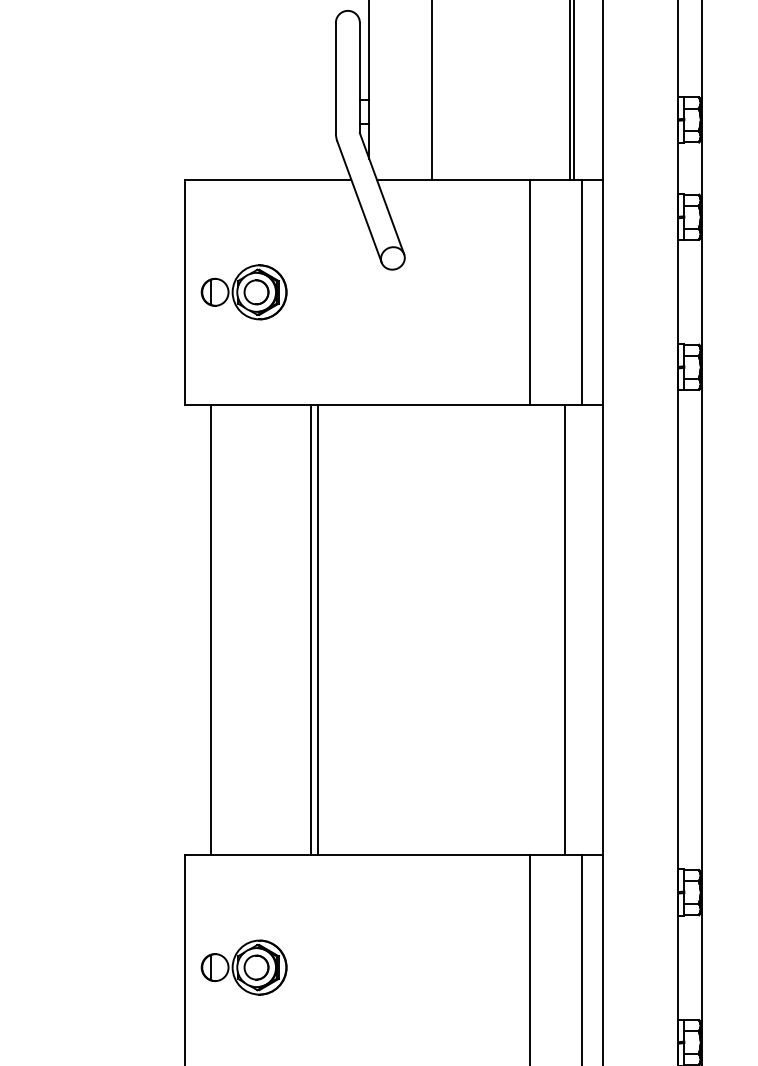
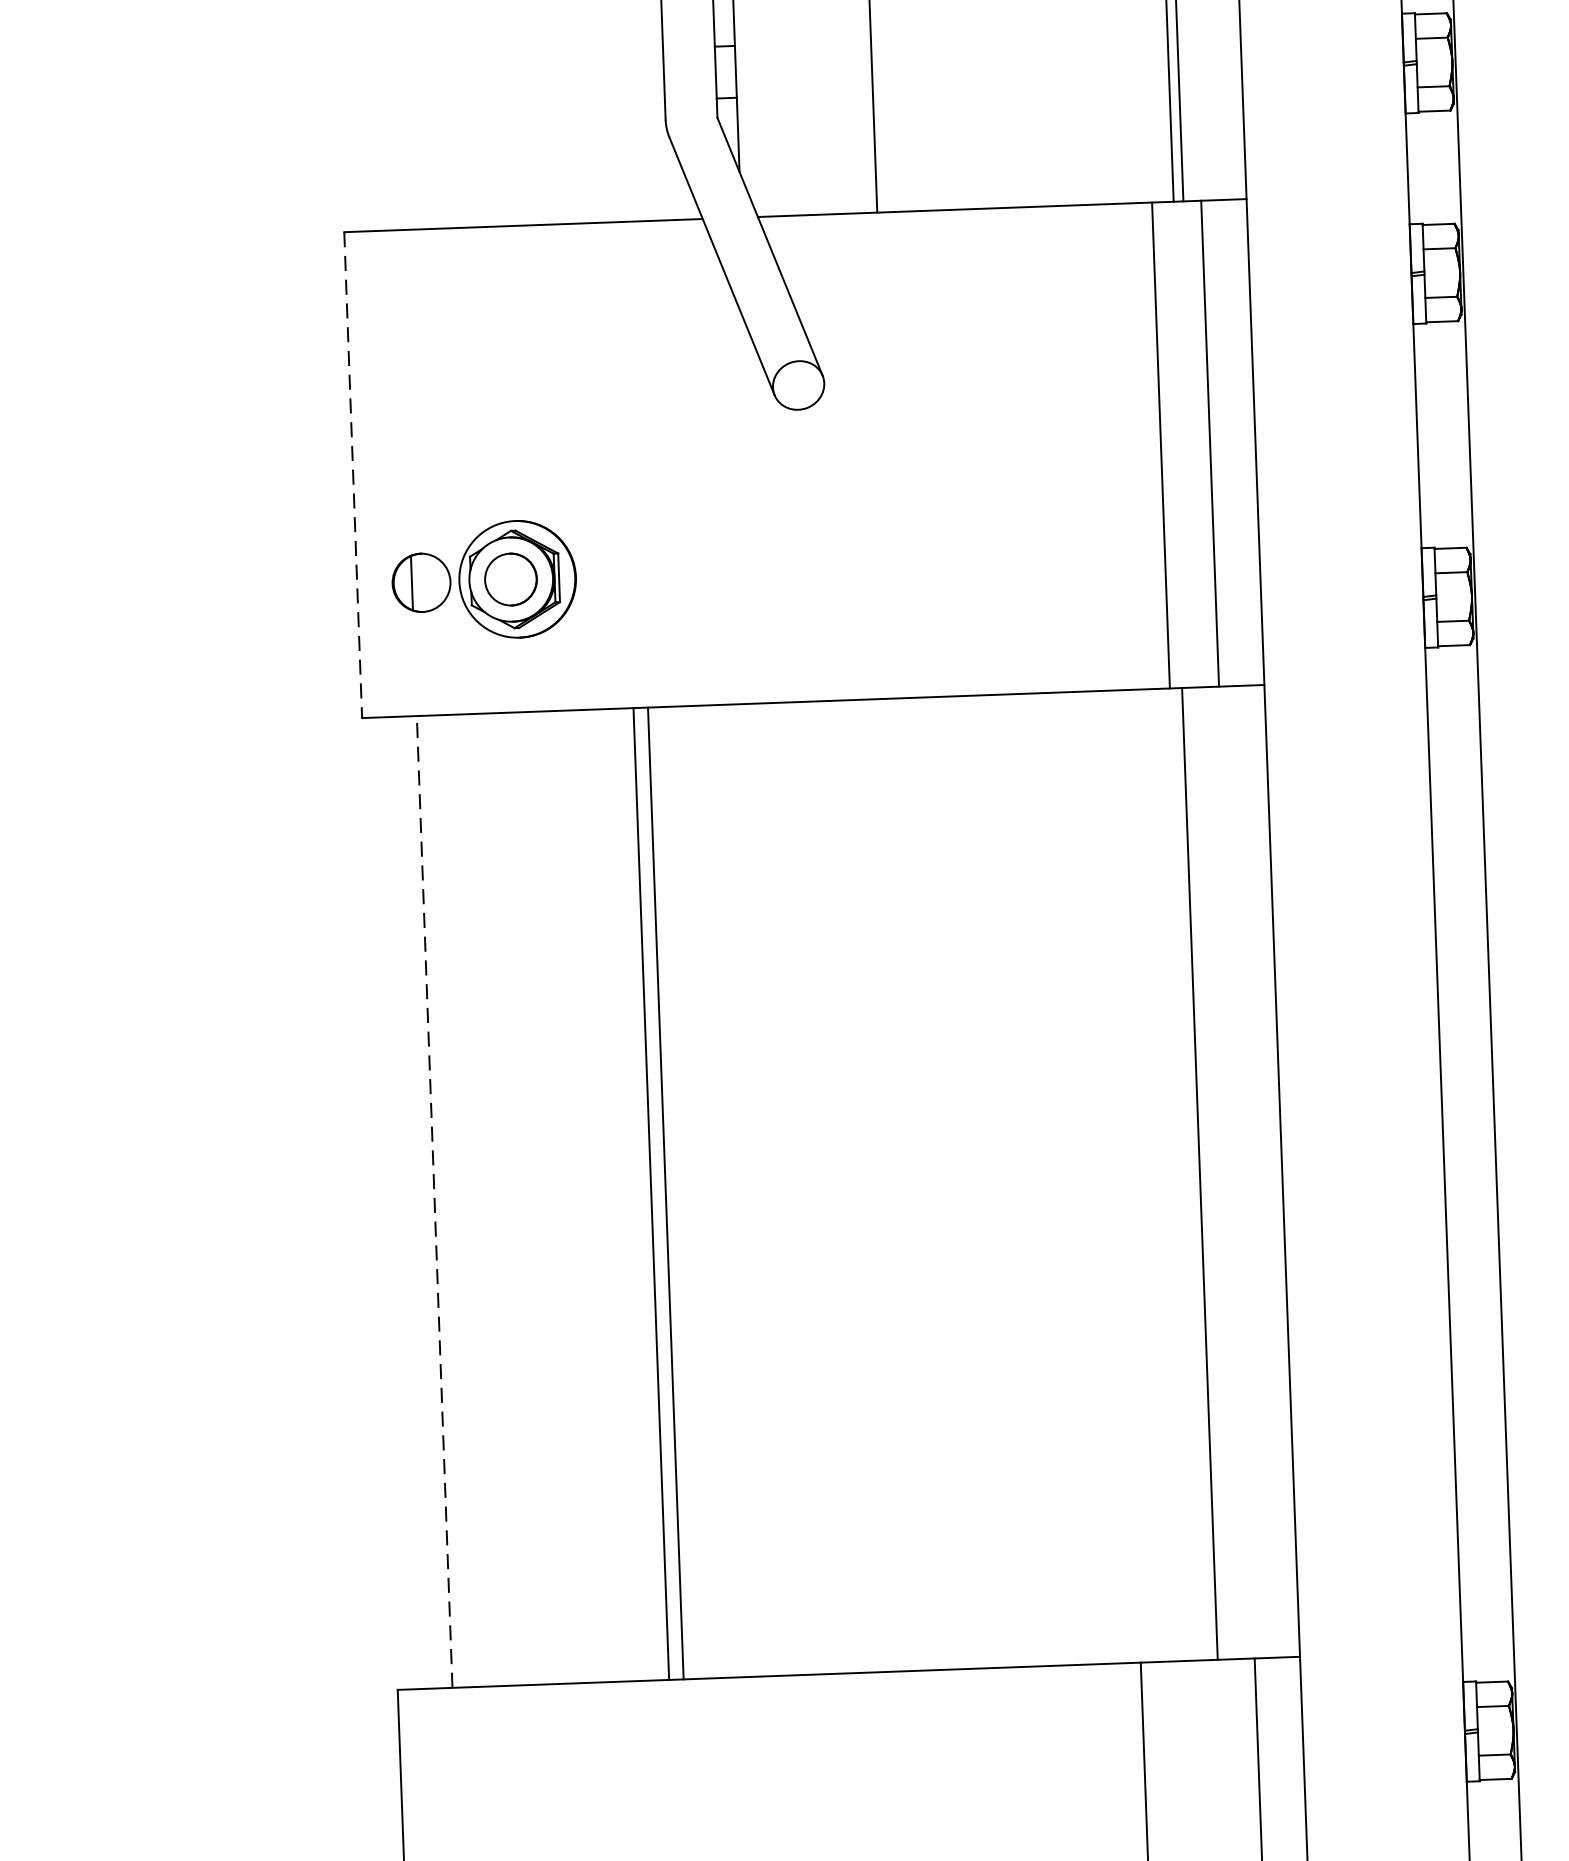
line: (529, 291) -> (1160, 443), moved
line: (185, 292) -> (353, 475), solid -> dashed
part: (243, 292) -> (482, 580), moved
line: (210, 629) -> (434, 1200), solid -> dashed

